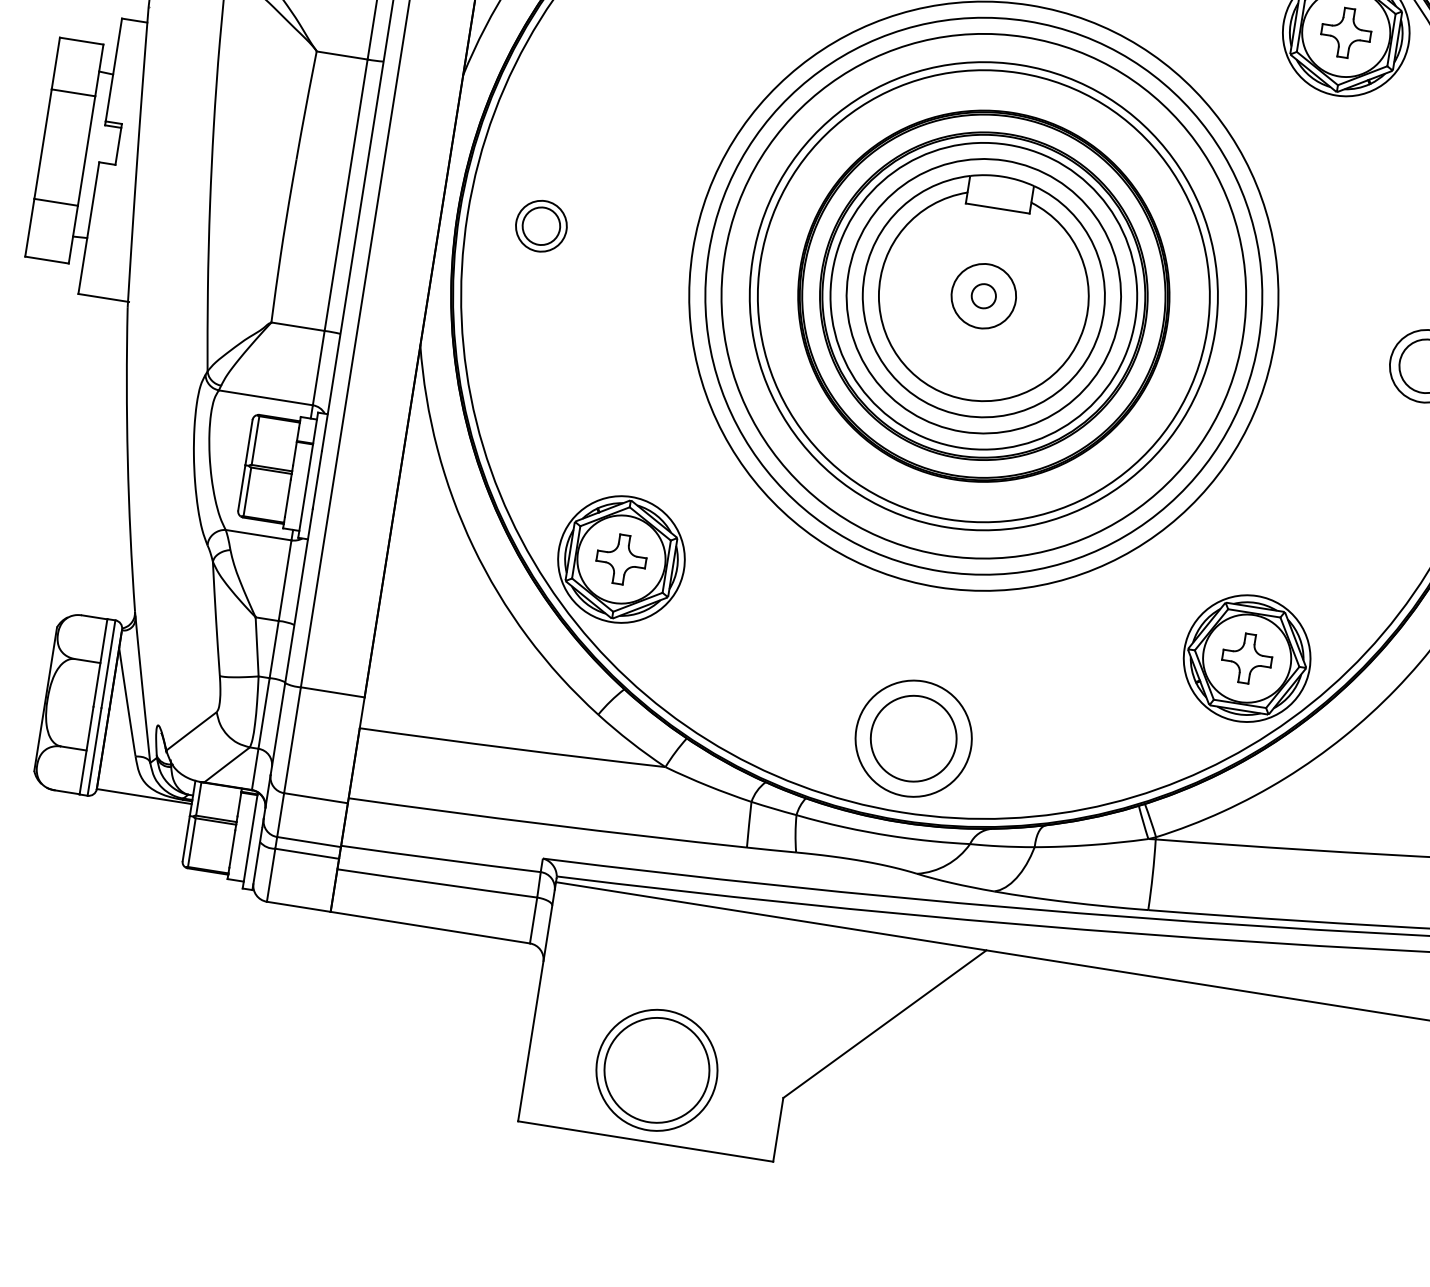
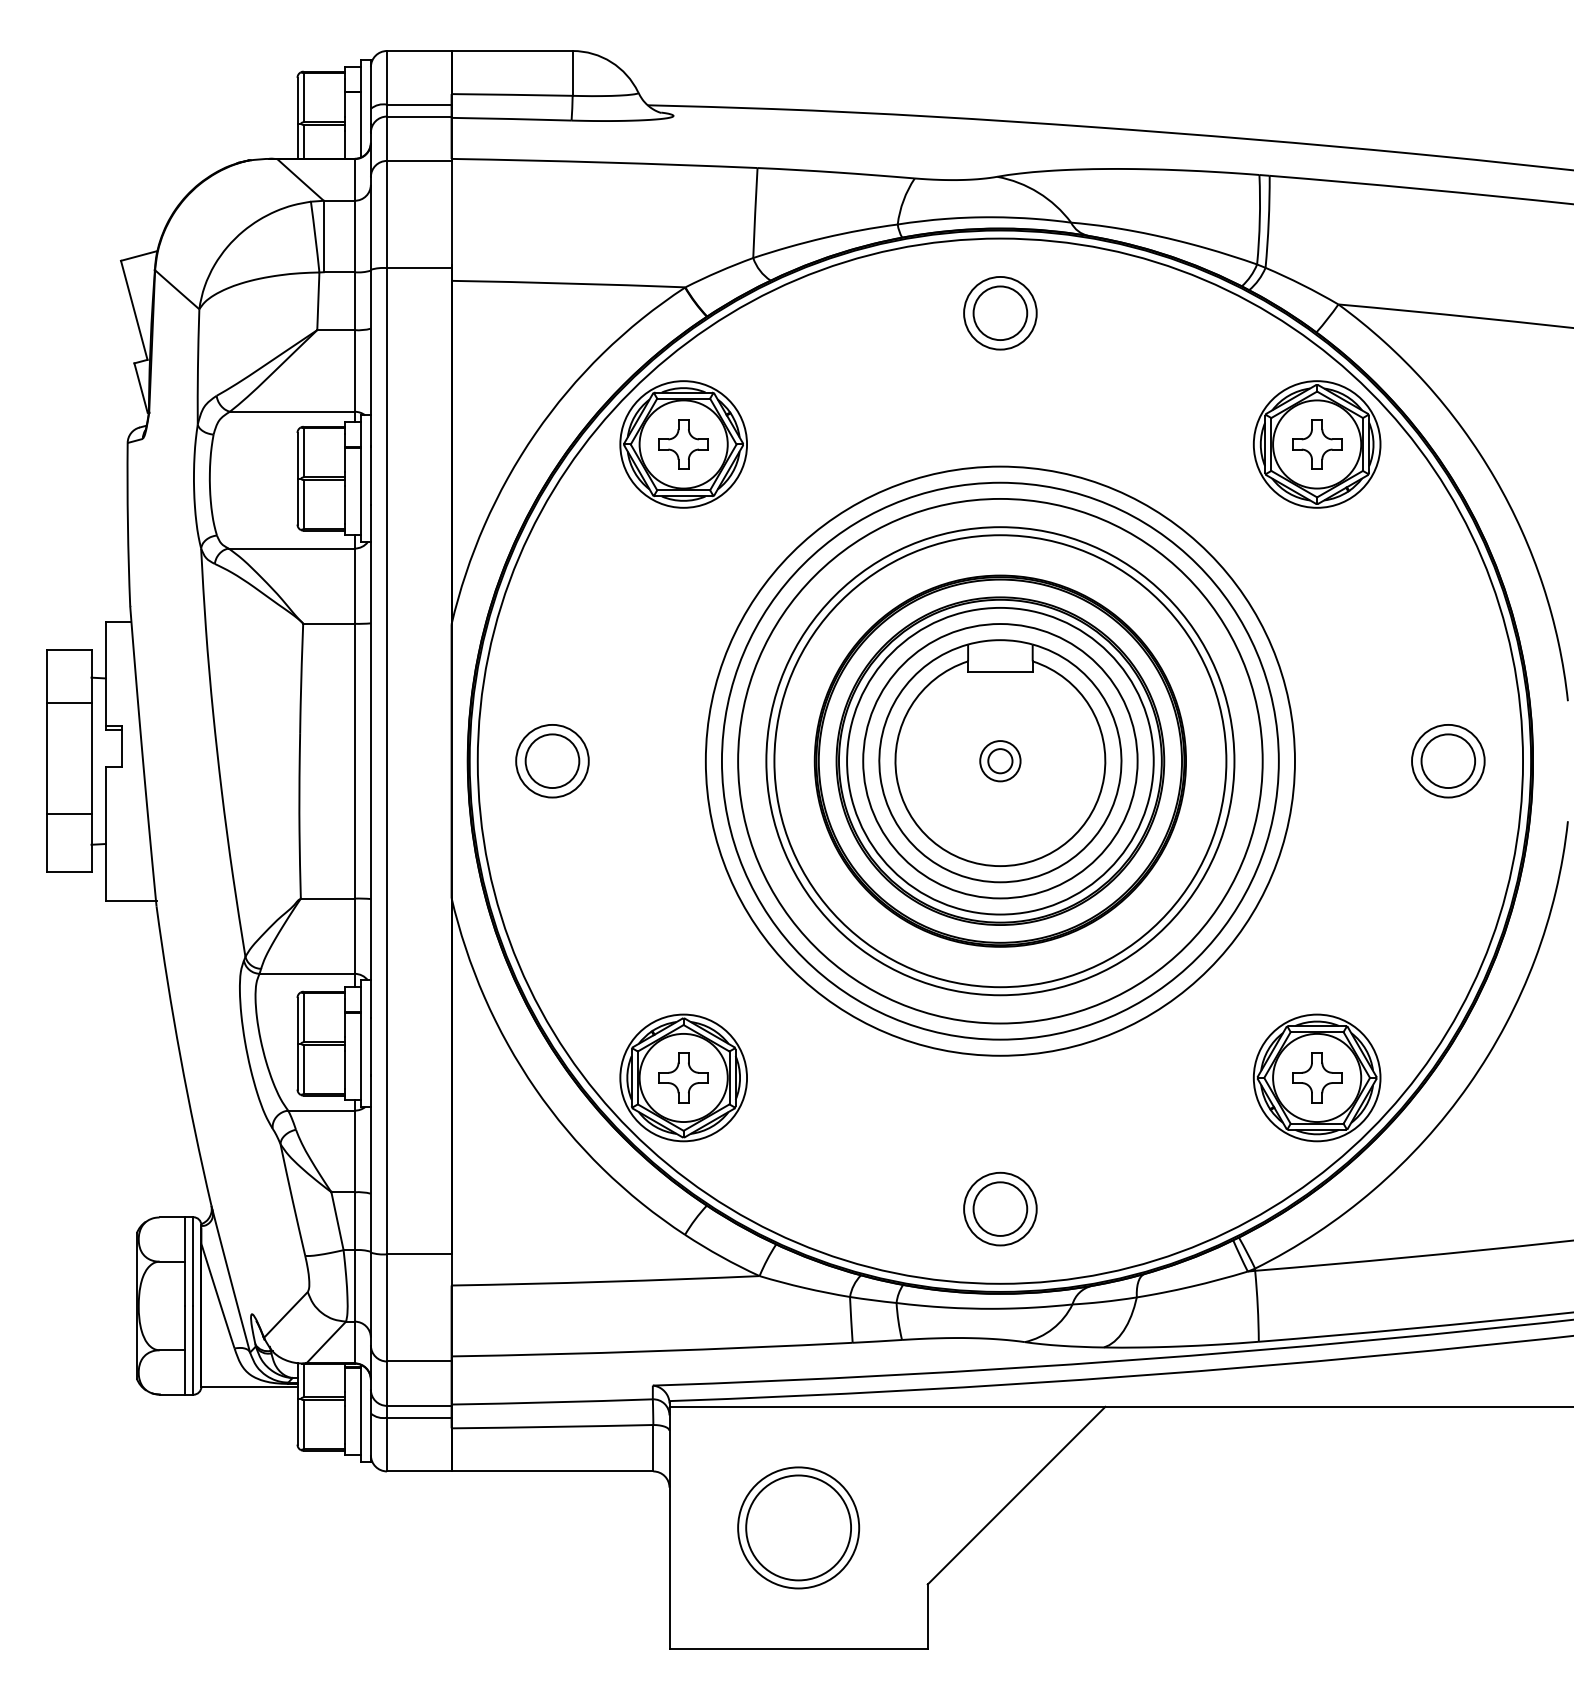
part: (541, 226) -> (552, 761), size x1.43
circle: (983, 296) -> (1000, 761), size x0.62
part: (913, 738) -> (1000, 1208), size x0.62
part: (656, 1069) -> (798, 1527), moved

